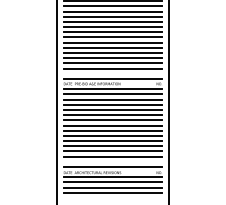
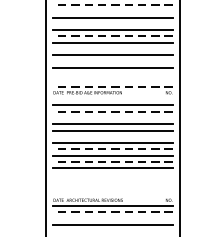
line: (112, 11) -> (112, 5), solid -> dashed
line: (112, 16) -> (112, 11), removed
line: (112, 27) -> (112, 24), removed
line: (112, 37) -> (112, 36), solid -> dashed
line: (112, 47) -> (112, 48), removed
line: (112, 58) -> (112, 61), removed
line: (112, 68) -> (112, 74), removed
line: (112, 78) -> (112, 86), solid -> dashed
line: (112, 89) -> (112, 99), removed
line: (112, 99) -> (112, 111), solid -> dashed
line: (112, 104) -> (112, 117), removed
line: (112, 120) -> (112, 137), removed
line: (112, 130) -> (112, 149), solid -> dashed
line: (112, 141) -> (112, 162), solid -> dashed
line: (112, 151) -> (112, 174), removed
line: (112, 156) -> (112, 180), removed
line: (112, 166) -> (112, 192), removed
line: (112, 182) -> (112, 212), solid -> dashed
line: (112, 187) -> (112, 218), removed

